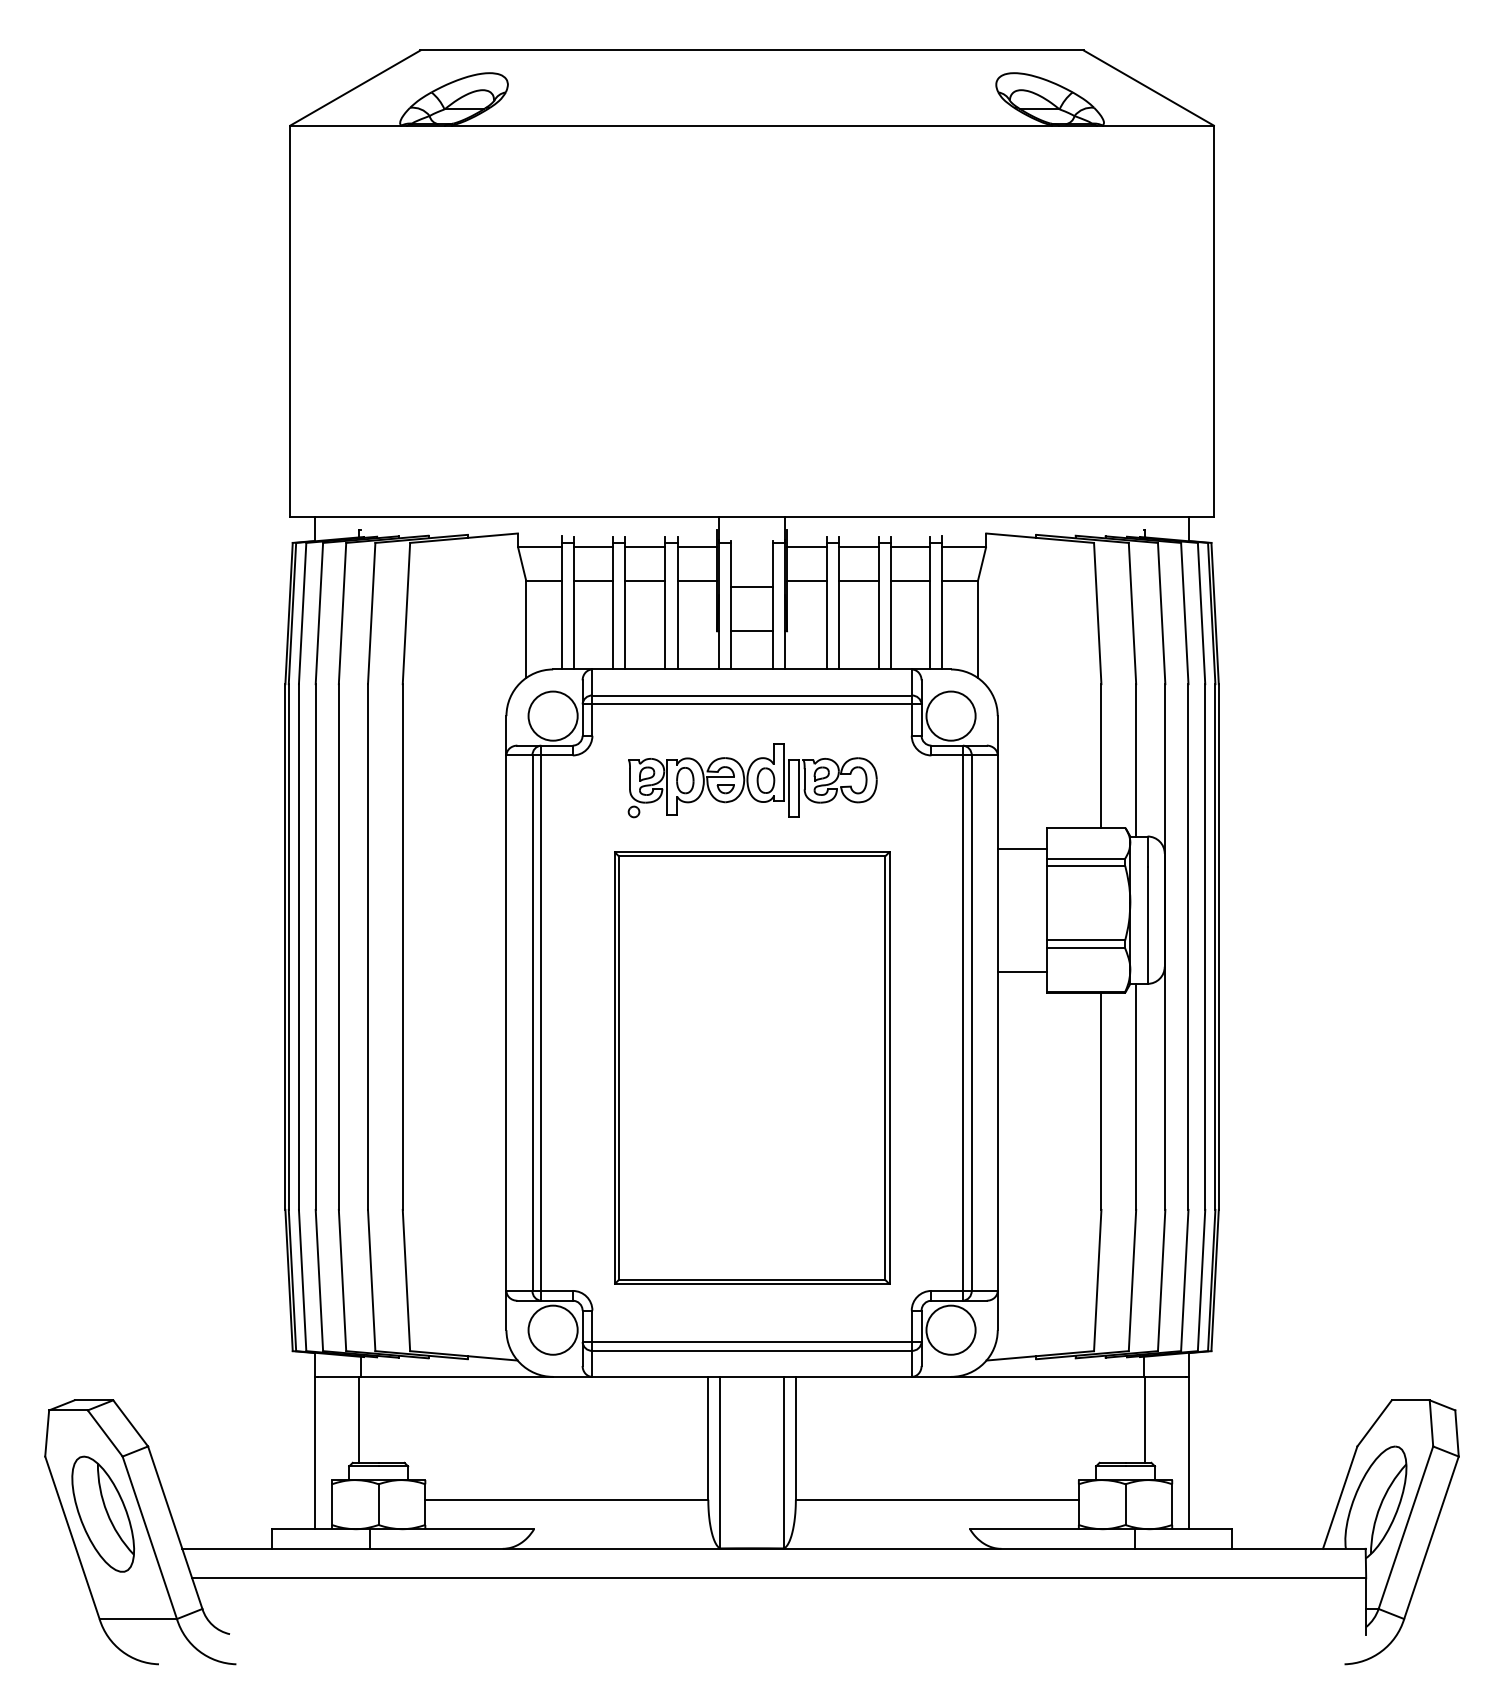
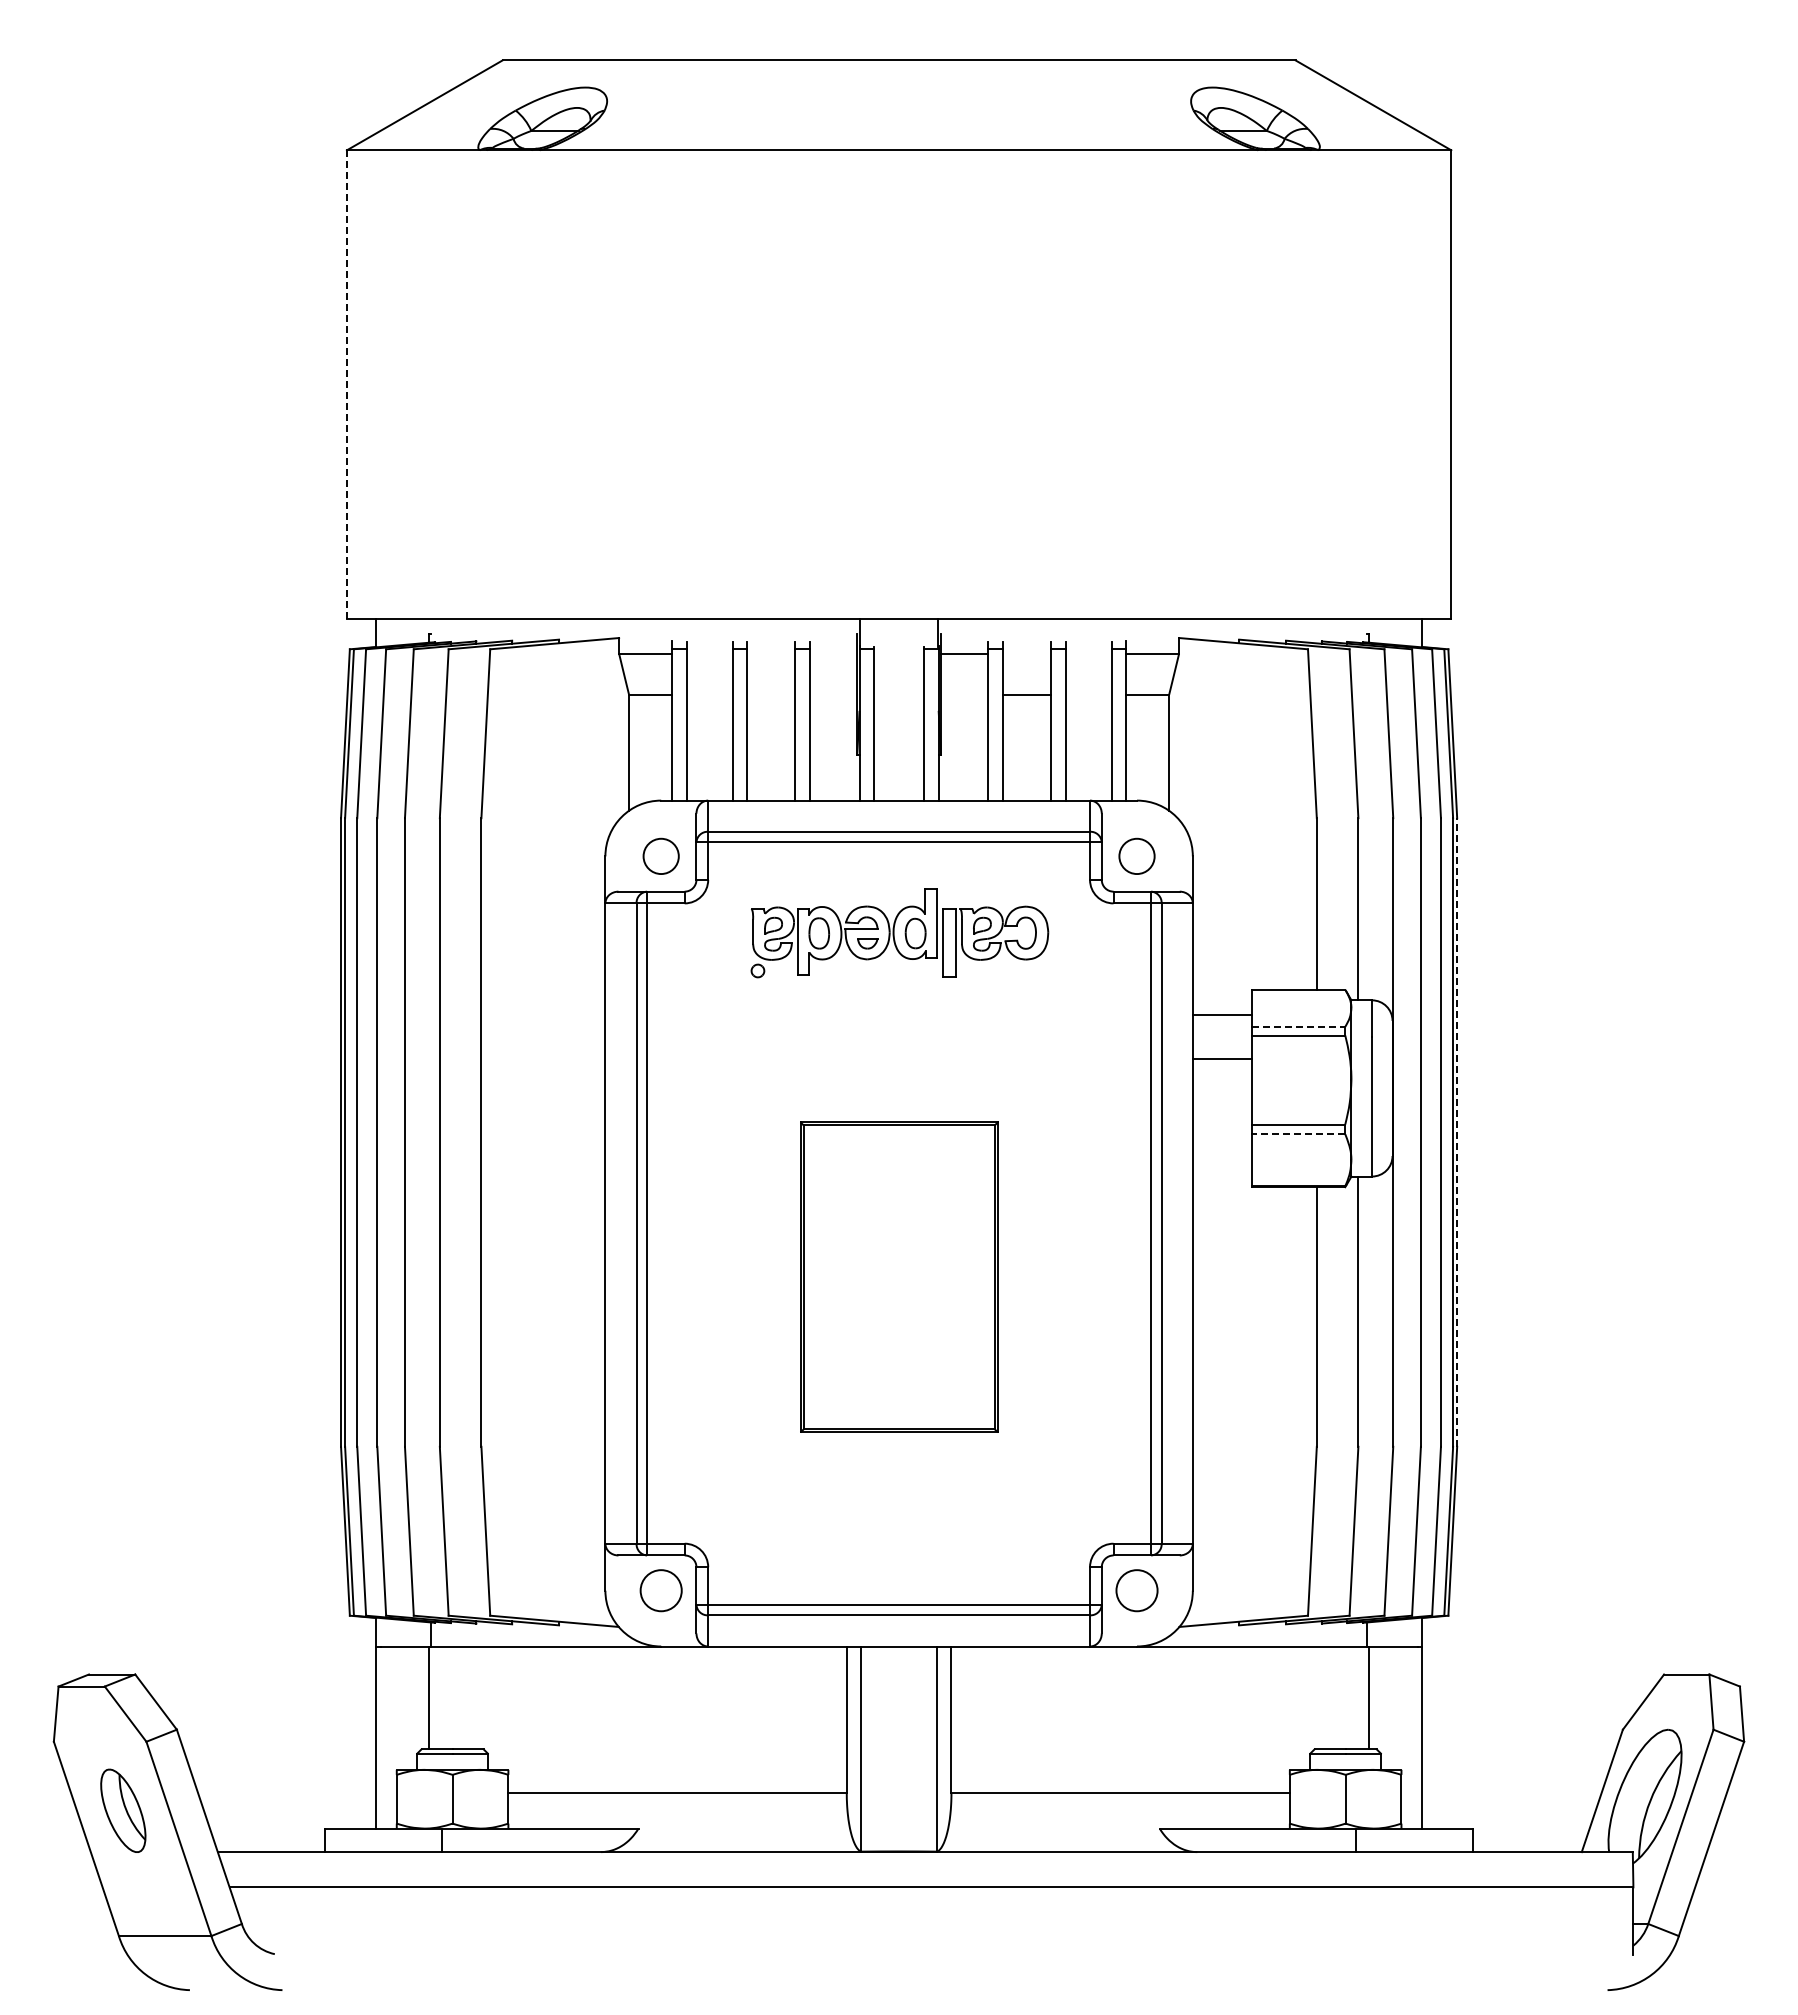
line: (289, 321) -> (346, 384), solid -> dashed
line: (593, 546) -> (709, 653), removed
line: (645, 546) -> (771, 653), removed
line: (697, 546) -> (833, 653), removed
line: (858, 546) -> (1026, 653), removed
line: (910, 546) -> (1088, 653), removed
line: (593, 580) -> (709, 694), removed
line: (645, 580) -> (771, 694), removed
line: (697, 580) -> (833, 694), removed
line: (806, 580) -> (964, 694), removed
line: (910, 580) -> (1088, 694), removed
line: (752, 587) -> (899, 702), removed
line: (752, 630) -> (899, 754), removed
circle: (552, 716) -> (660, 856), size x0.6
circle: (950, 716) -> (1136, 856), size x0.6
line: (1086, 858) -> (1298, 1026), solid -> dashed
line: (1219, 947) -> (1457, 1132), solid -> dashed
line: (1086, 948) -> (1298, 1134), solid -> dashed
line: (1021, 971) -> (1221, 1058), moved
part: (752, 1068) -> (899, 1277), size x0.6
circle: (552, 1330) -> (660, 1590), size x0.7
circle: (950, 1330) -> (1136, 1590), size x0.7
part: (103, 1514) -> (123, 1810), size x0.6

